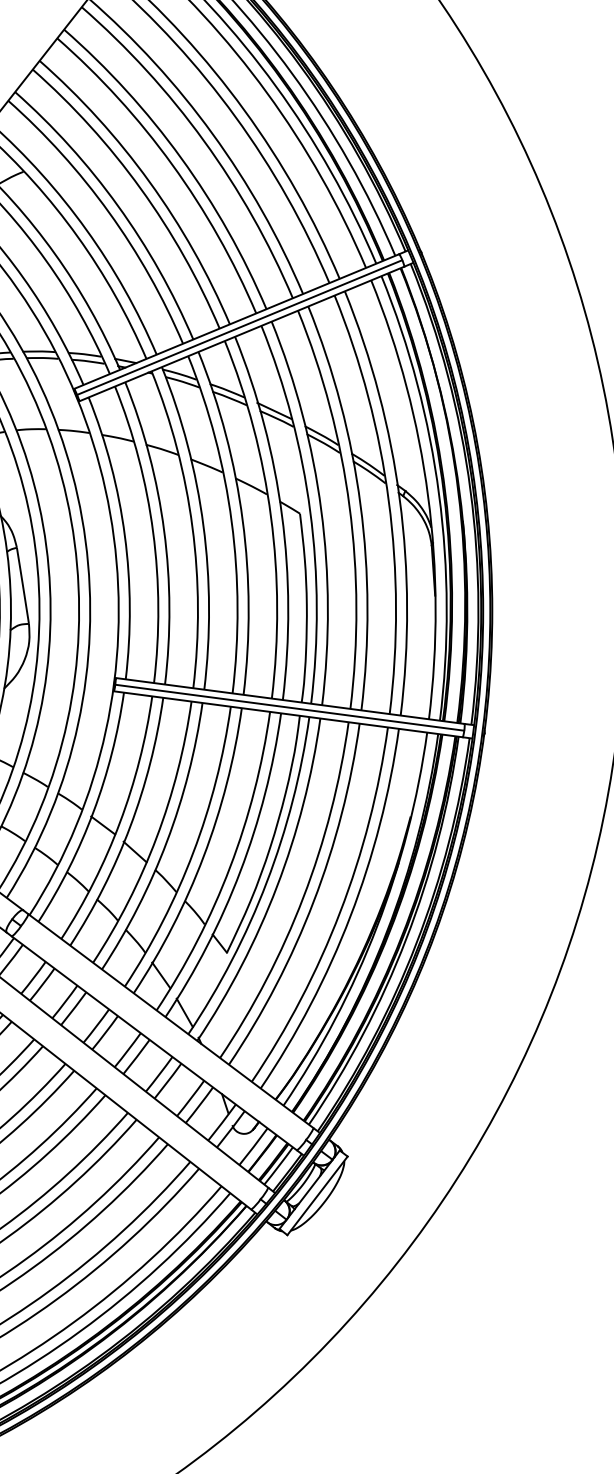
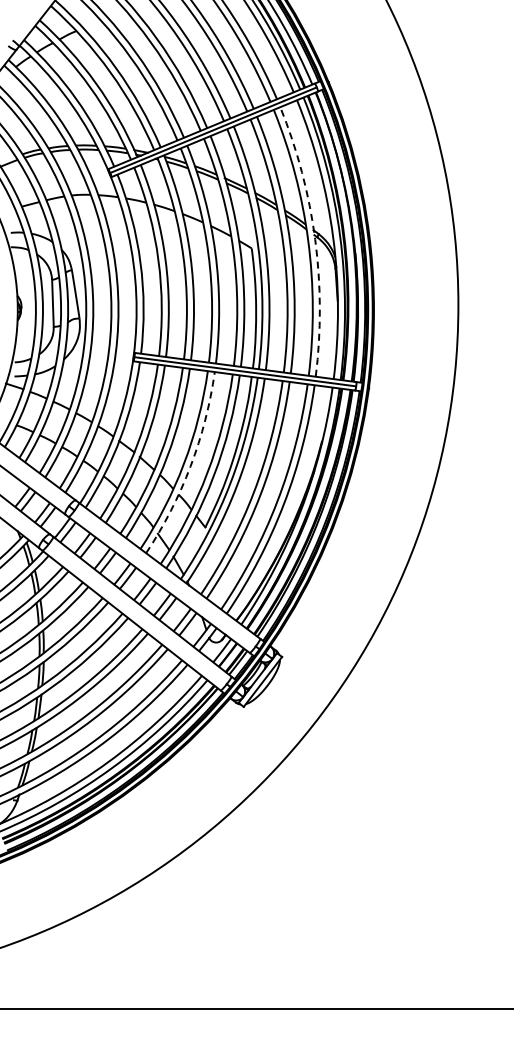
arc: (400, 499) -> (315, 239), solid -> dashed
arc: (203, 856) -> (190, 466), solid -> dashed

